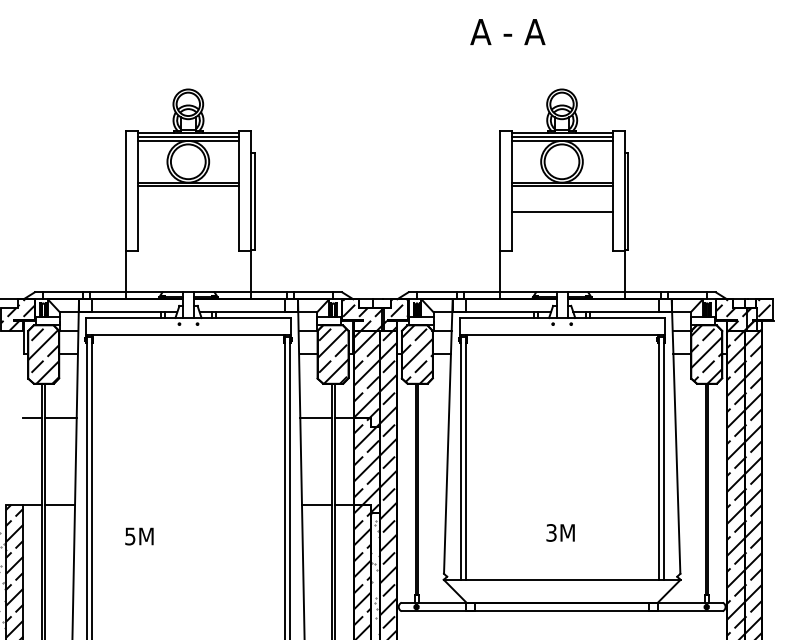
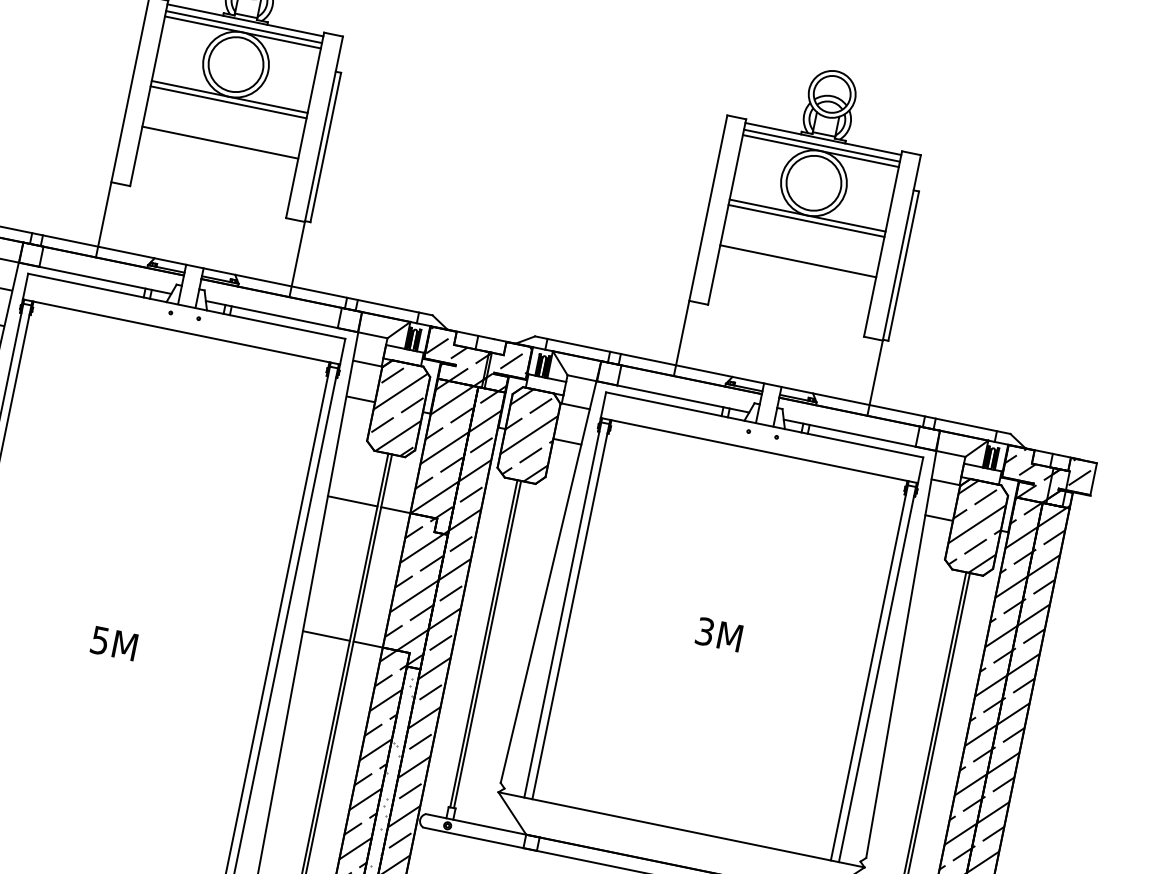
line: (188, 212) -> (220, 143), added
text: (560, 532) -> (719, 633), moved
text: (139, 536) -> (114, 643), moved

